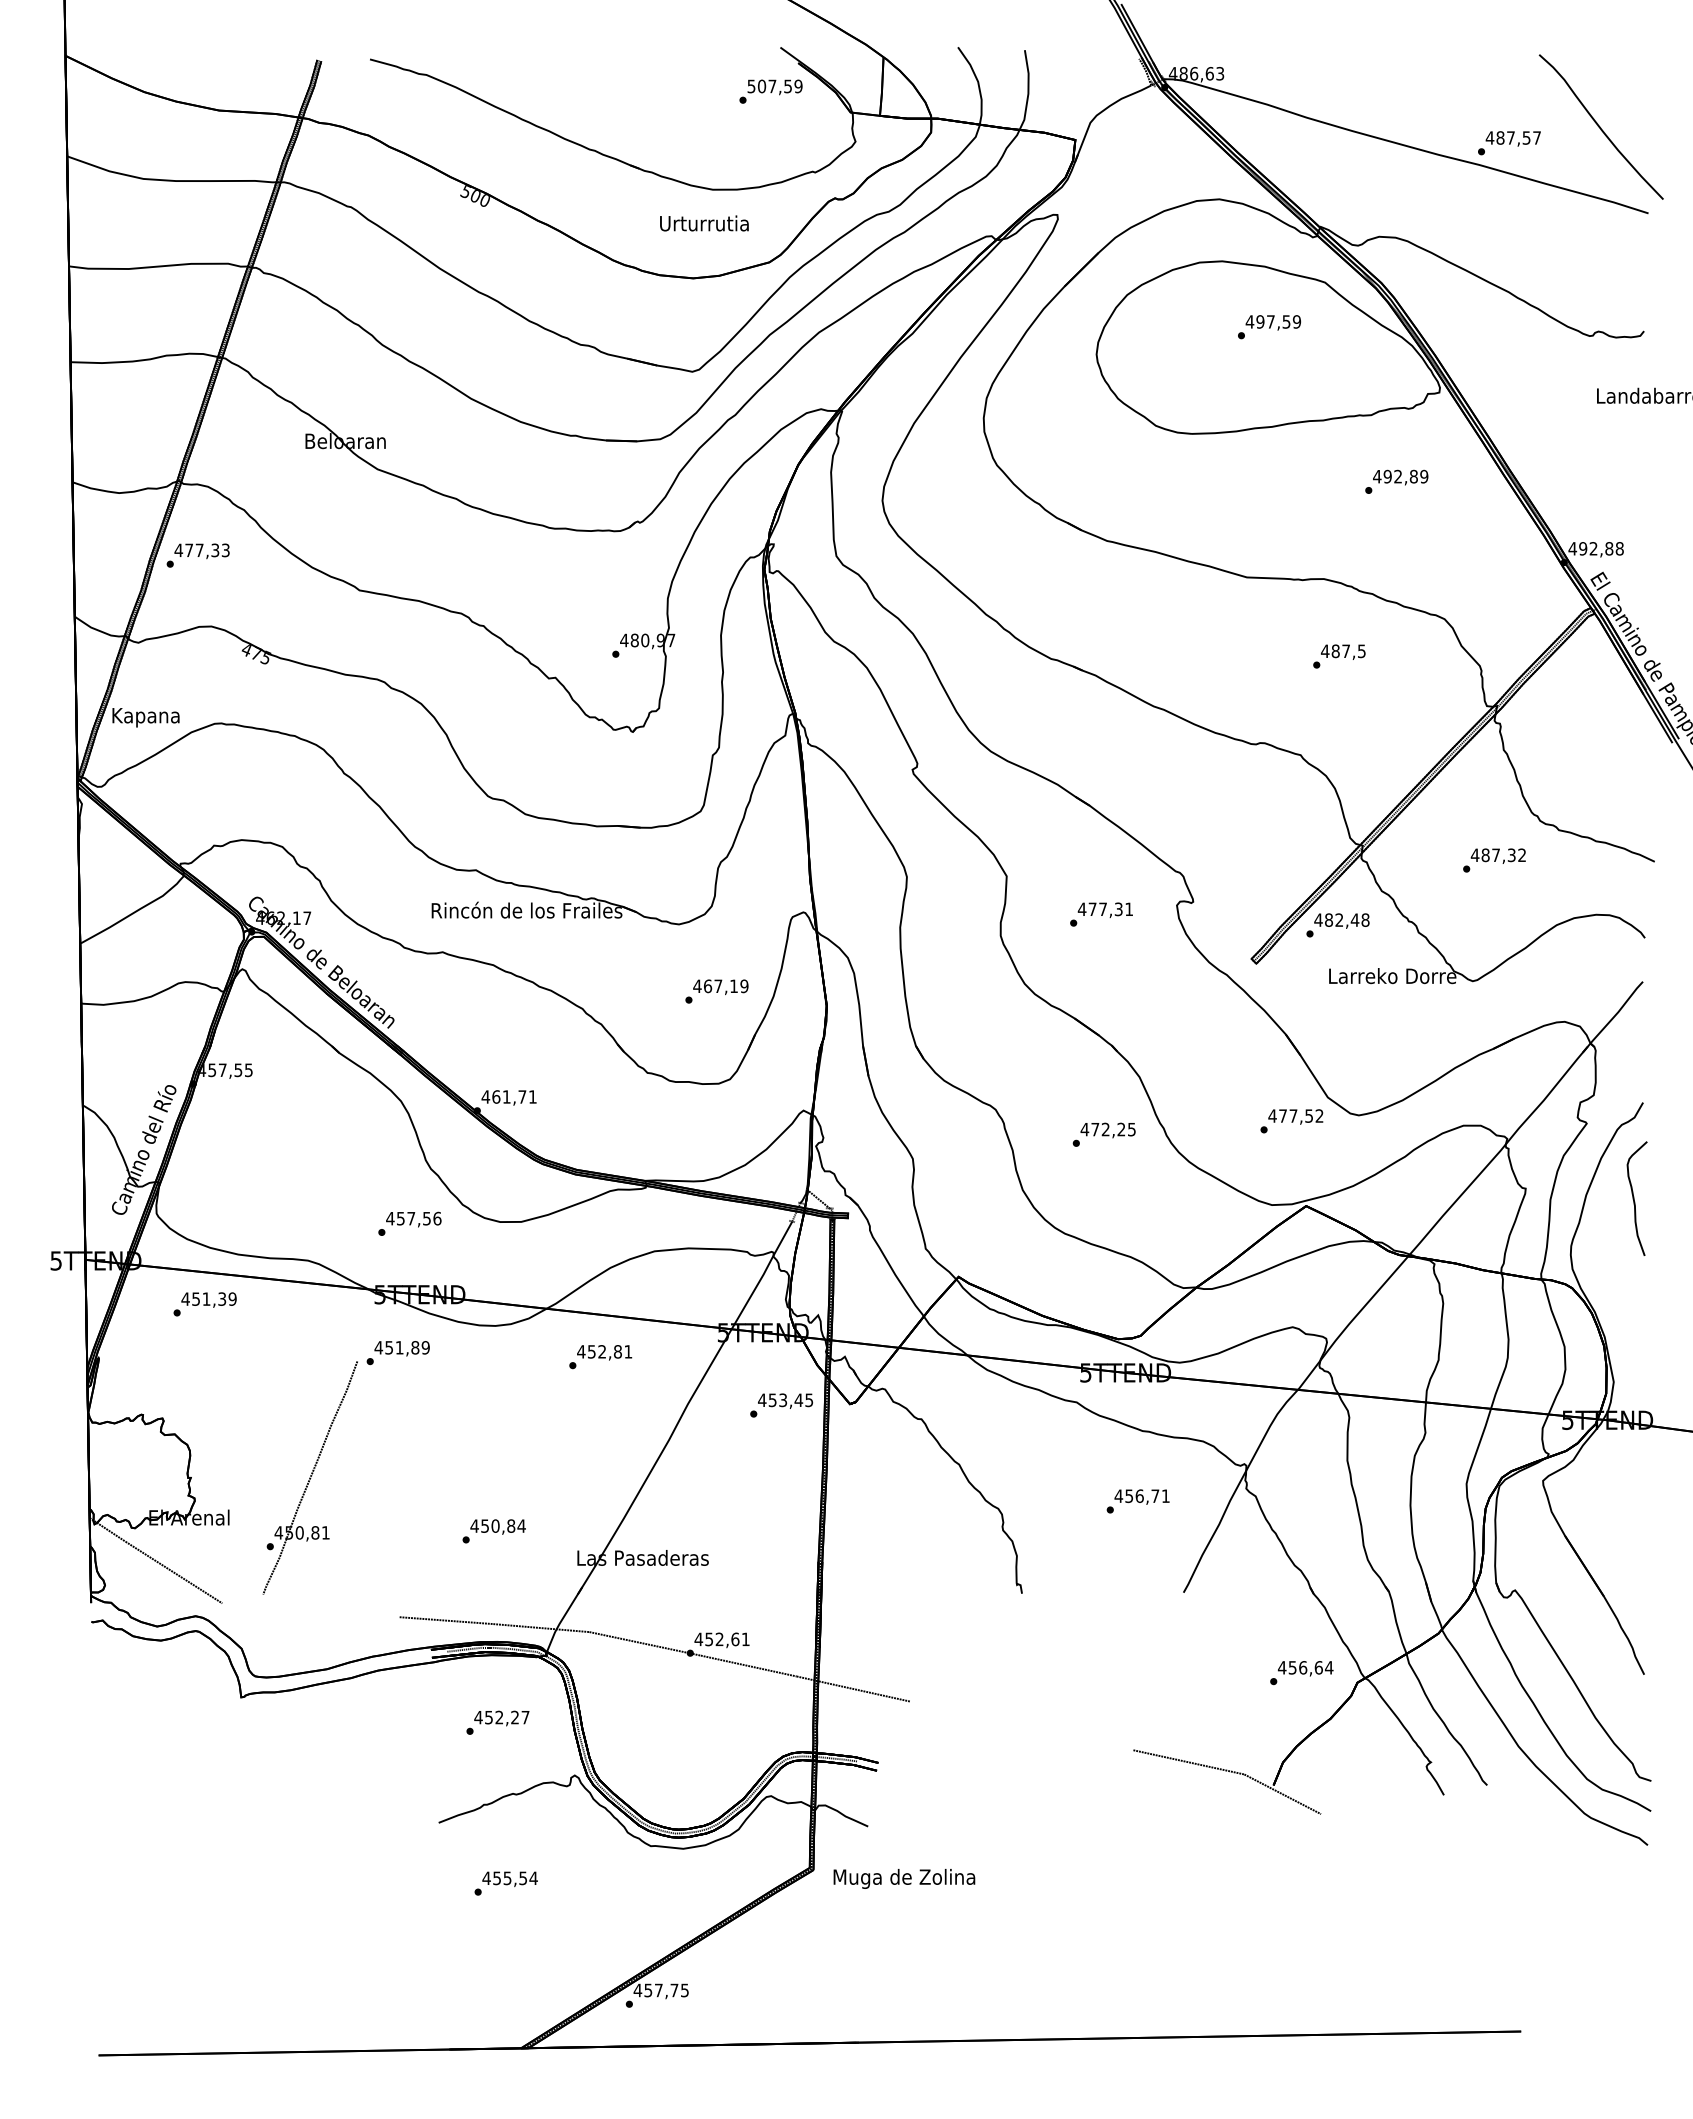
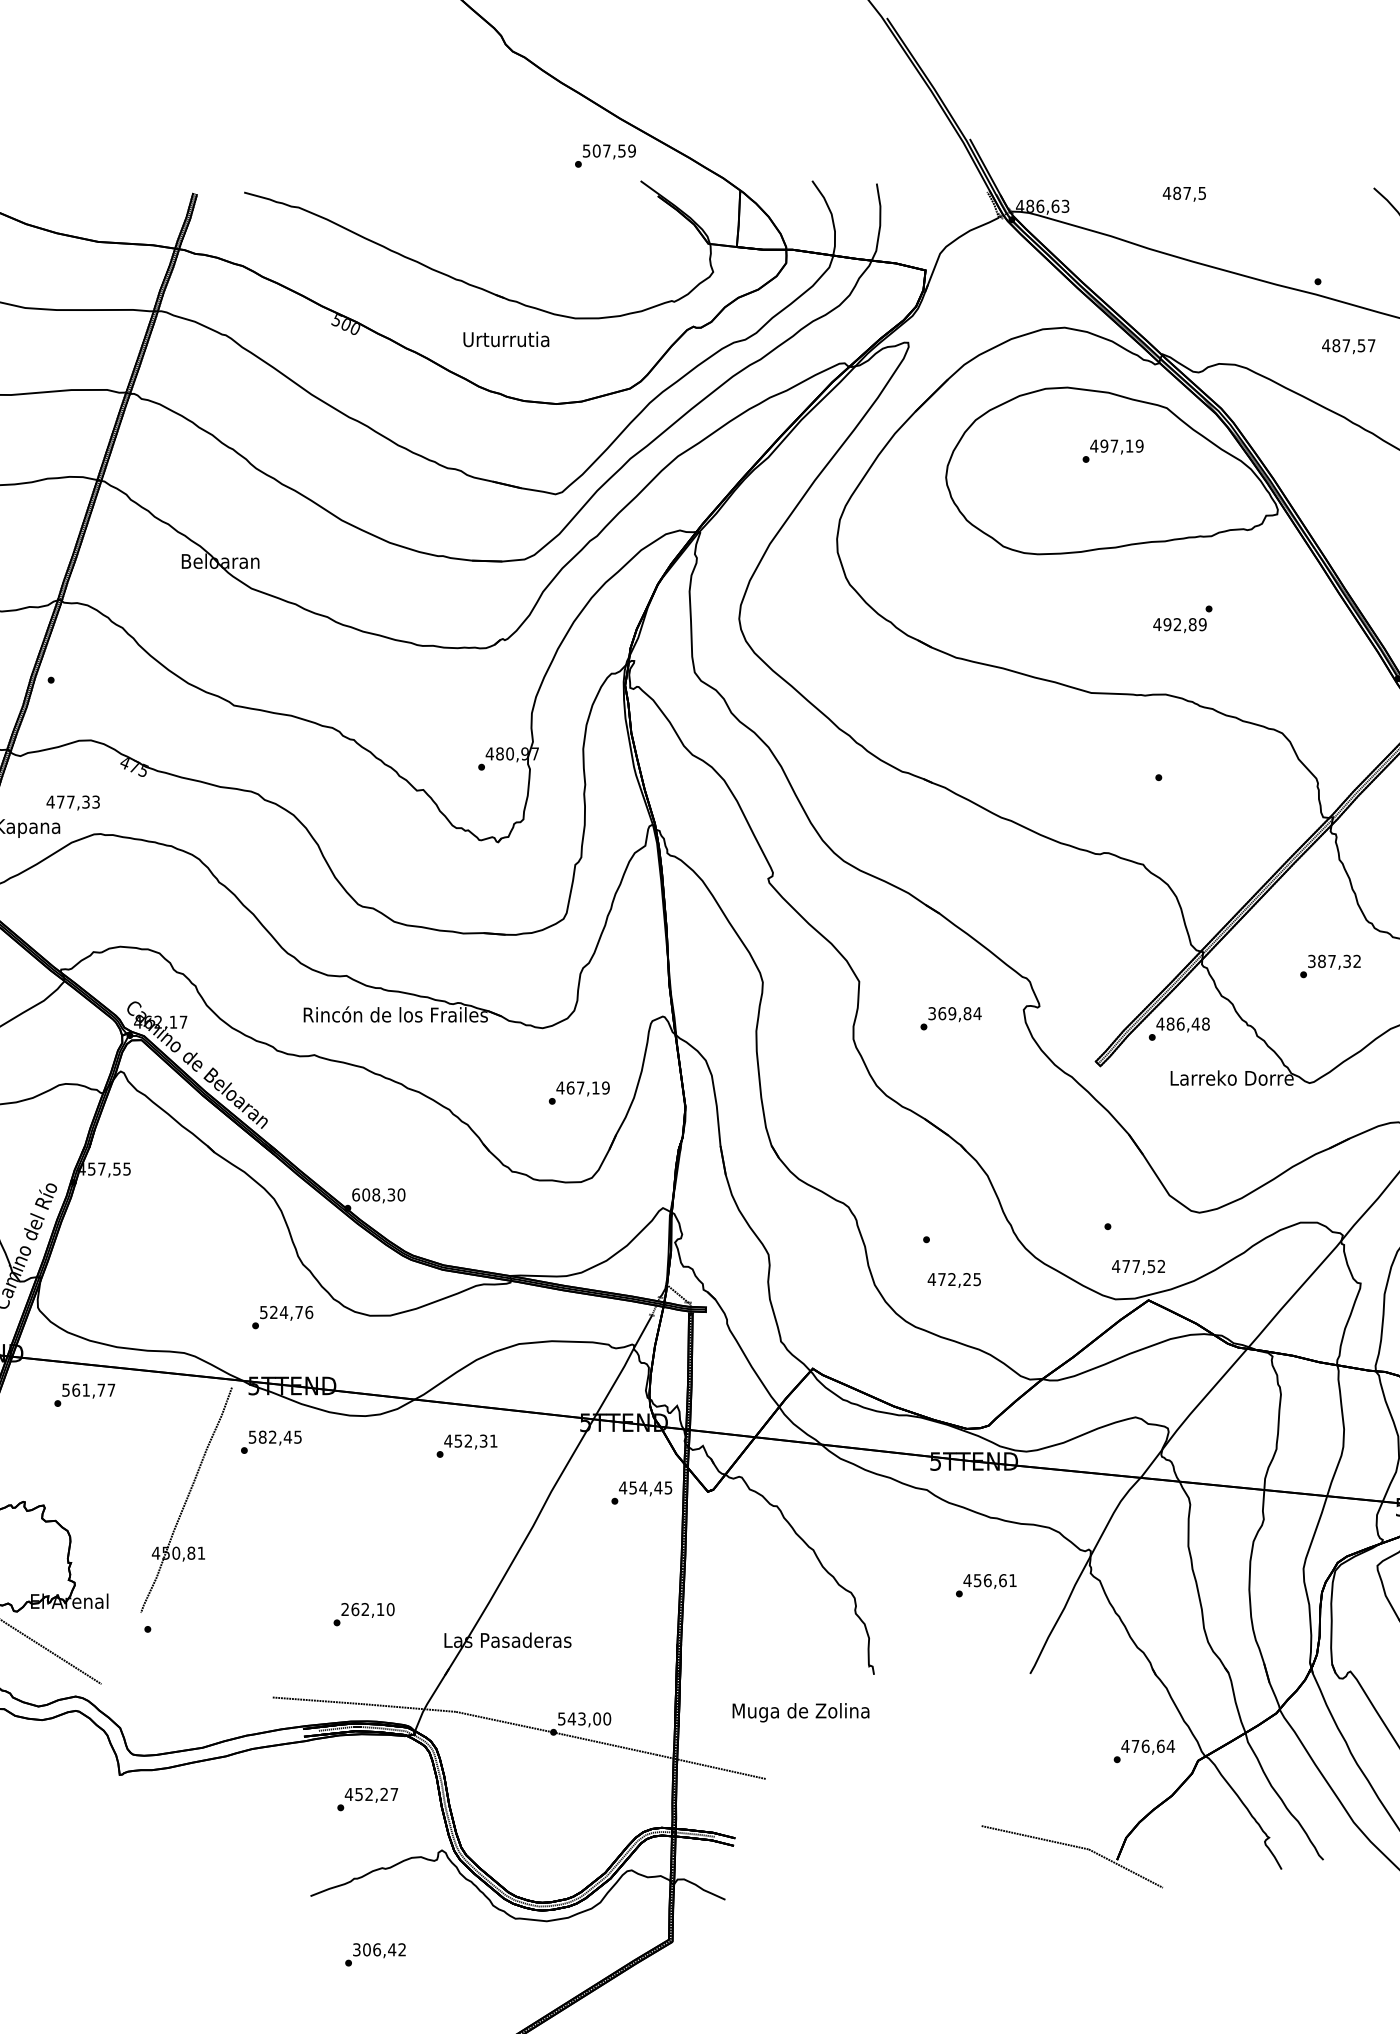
text: (770, 91) -> (604, 155), moved
text: (1512, 138) -> (1347, 346), moved
text: (704, 223) -> (506, 339), moved
text: (1286, 321) -> (1129, 445), 497,59 -> 497,19
text: (1400, 477) -> (1179, 625), moved
text: (201, 551) -> (72, 803), moved
text: (1343, 651) -> (1184, 193), moved
text: (1474, 855) -> (1311, 961), 487,32 -> 387,32
text: (1105, 909) -> (954, 1013), 477,31 -> 369,84
text: (1339, 919) -> (1180, 1023), 482,48 -> 486,48
text: (508, 1096) -> (377, 1194), 461,71 -> 608,30
text: (1295, 1116) -> (1138, 1266), moved
text: (1107, 1130) -> (953, 1280), moved
text: (408, 1218) -> (281, 1312), 457,56 -> 524,76
text: (208, 1298) -> (88, 1389), 451,39 -> 561,77
text: (401, 1347) -> (274, 1436), 451,89 -> 582,45
text: (617, 1351) -> (483, 1440), 452,81 -> 452,31
text: (782, 1400) -> (642, 1488), 453,45 -> 454,45
part: (309, 1477) -> (185, 1499), moved
text: (1155, 1496) -> (1003, 1580), 456,71 -> 456,61
text: (497, 1525) -> (367, 1608), 450,84 -> 262,10
text: (721, 1639) -> (583, 1719), 452,61 -> 543,00
text: (1292, 1667) -> (1135, 1746), 456,64 -> 476,64
text: (509, 1878) -> (378, 1949), 455,54 -> 306,42
text: (904, 1878) -> (801, 1712), moved

